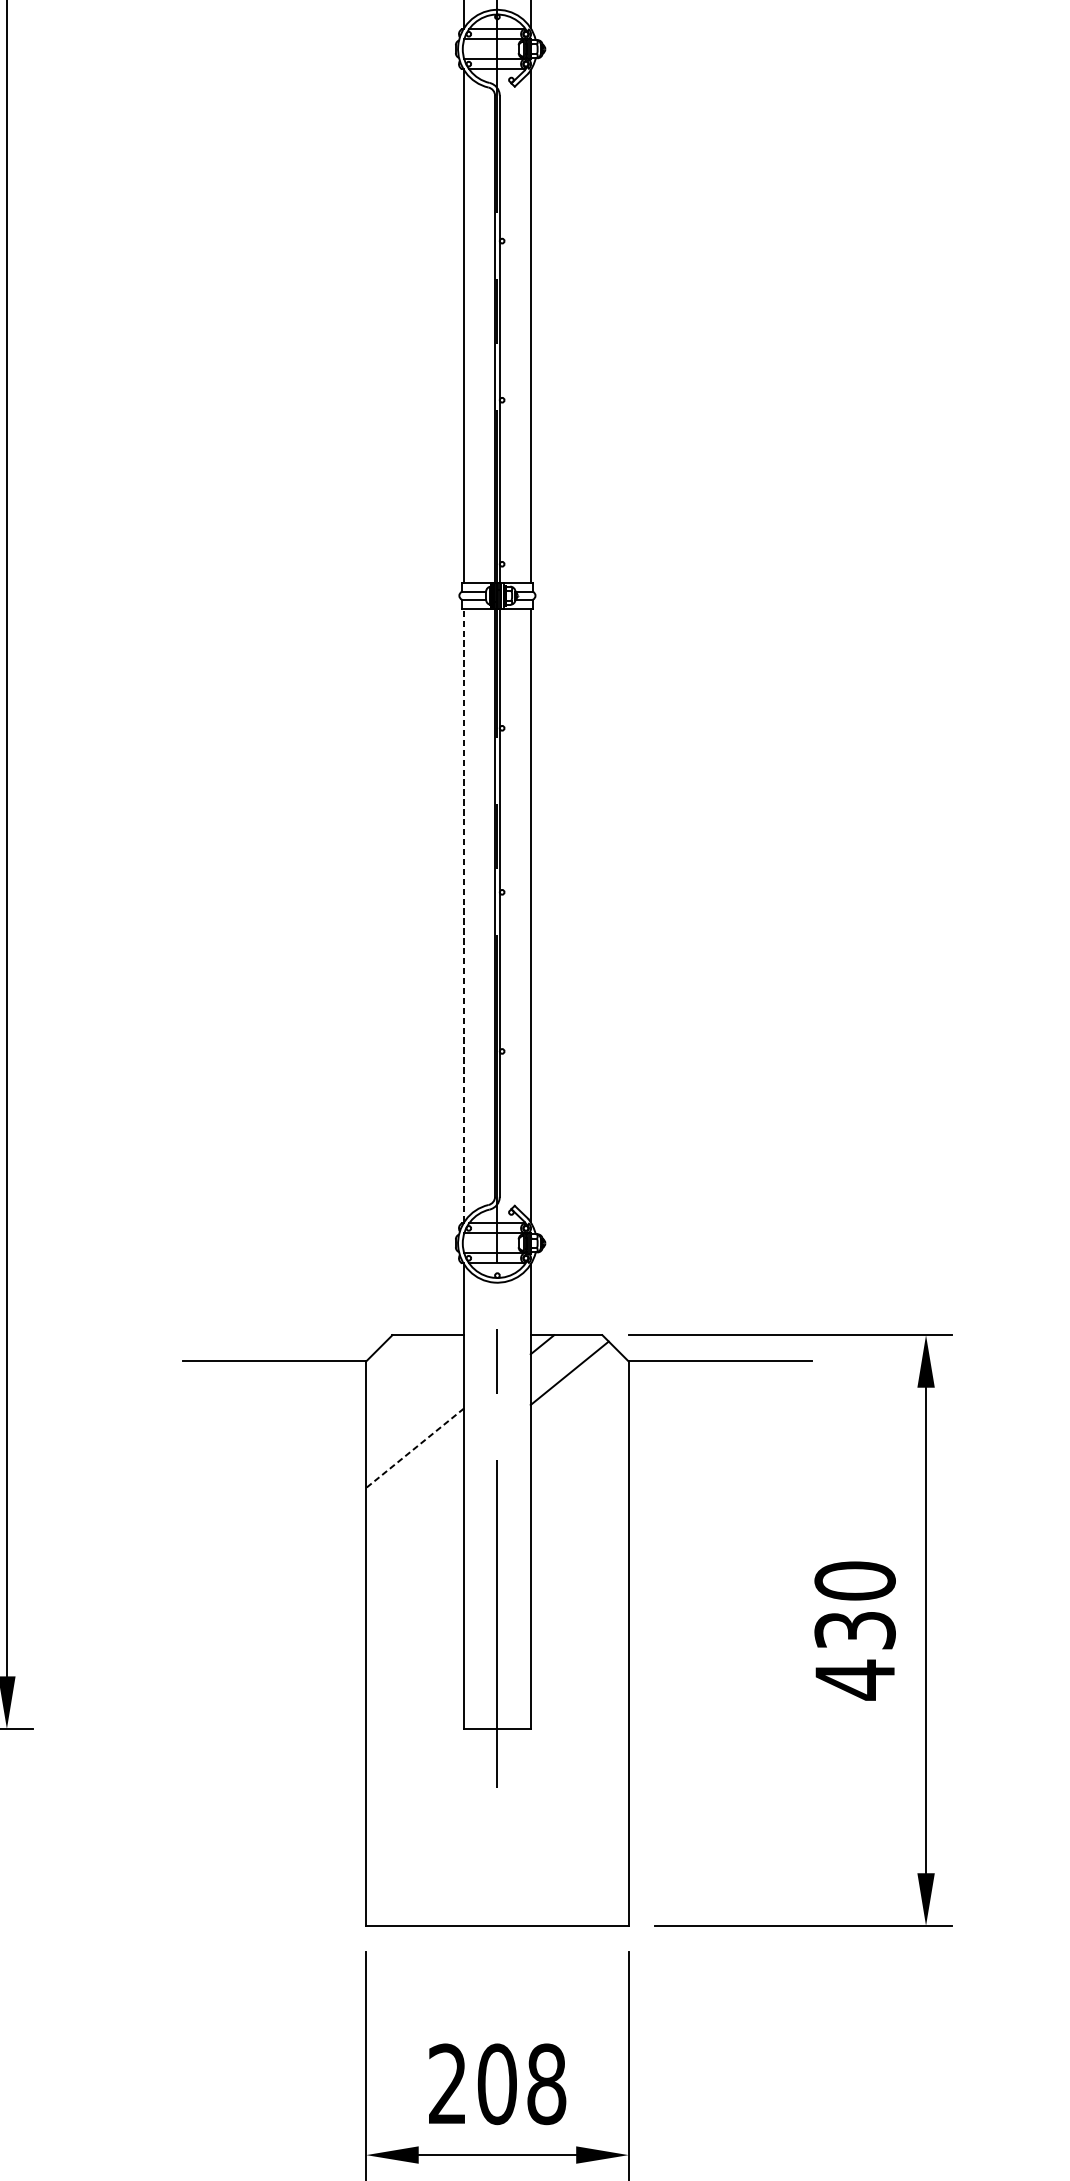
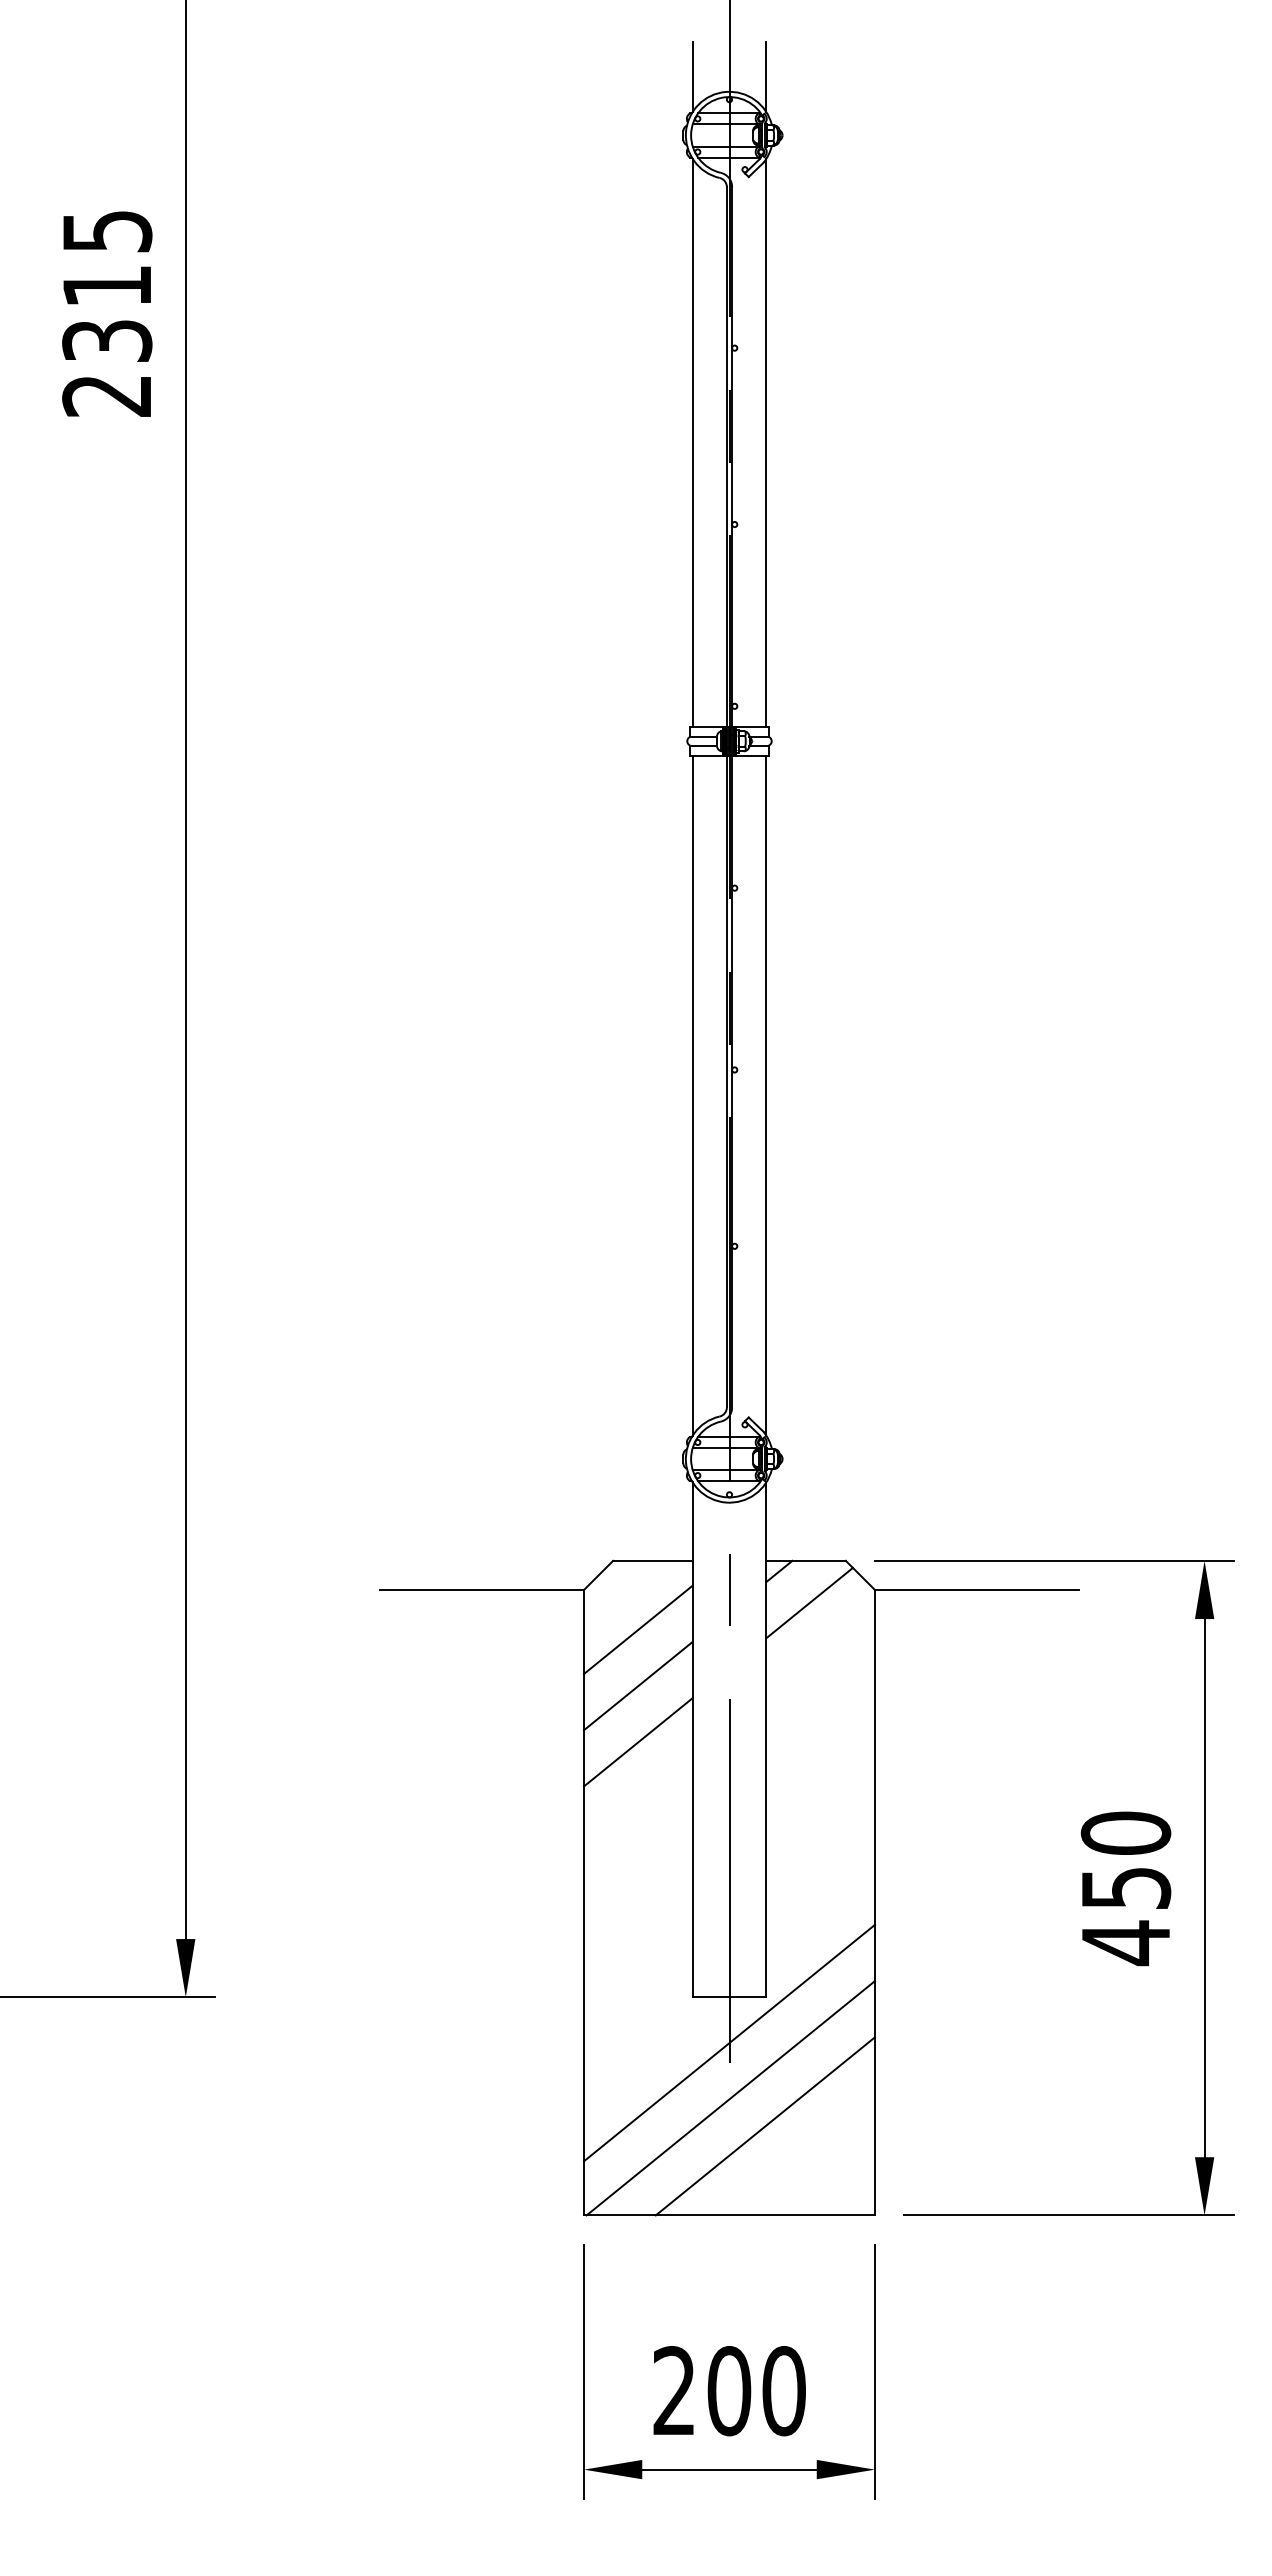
line: (464, 915) -> (692, 1095), dashed -> solid
line: (415, 1397) -> (638, 1629), added
line: (415, 1448) -> (638, 1686), dashed -> solid
line: (415, 1499) -> (638, 1742), added
text: (854, 1629) -> (1125, 1887), 430 -> 450
line: (497, 1769) -> (729, 2042), added
line: (498, 1820) -> (730, 2098), added
line: (529, 1845) -> (764, 2126), added
text: (546, 2084) -> (783, 2391), 208 -> 200

